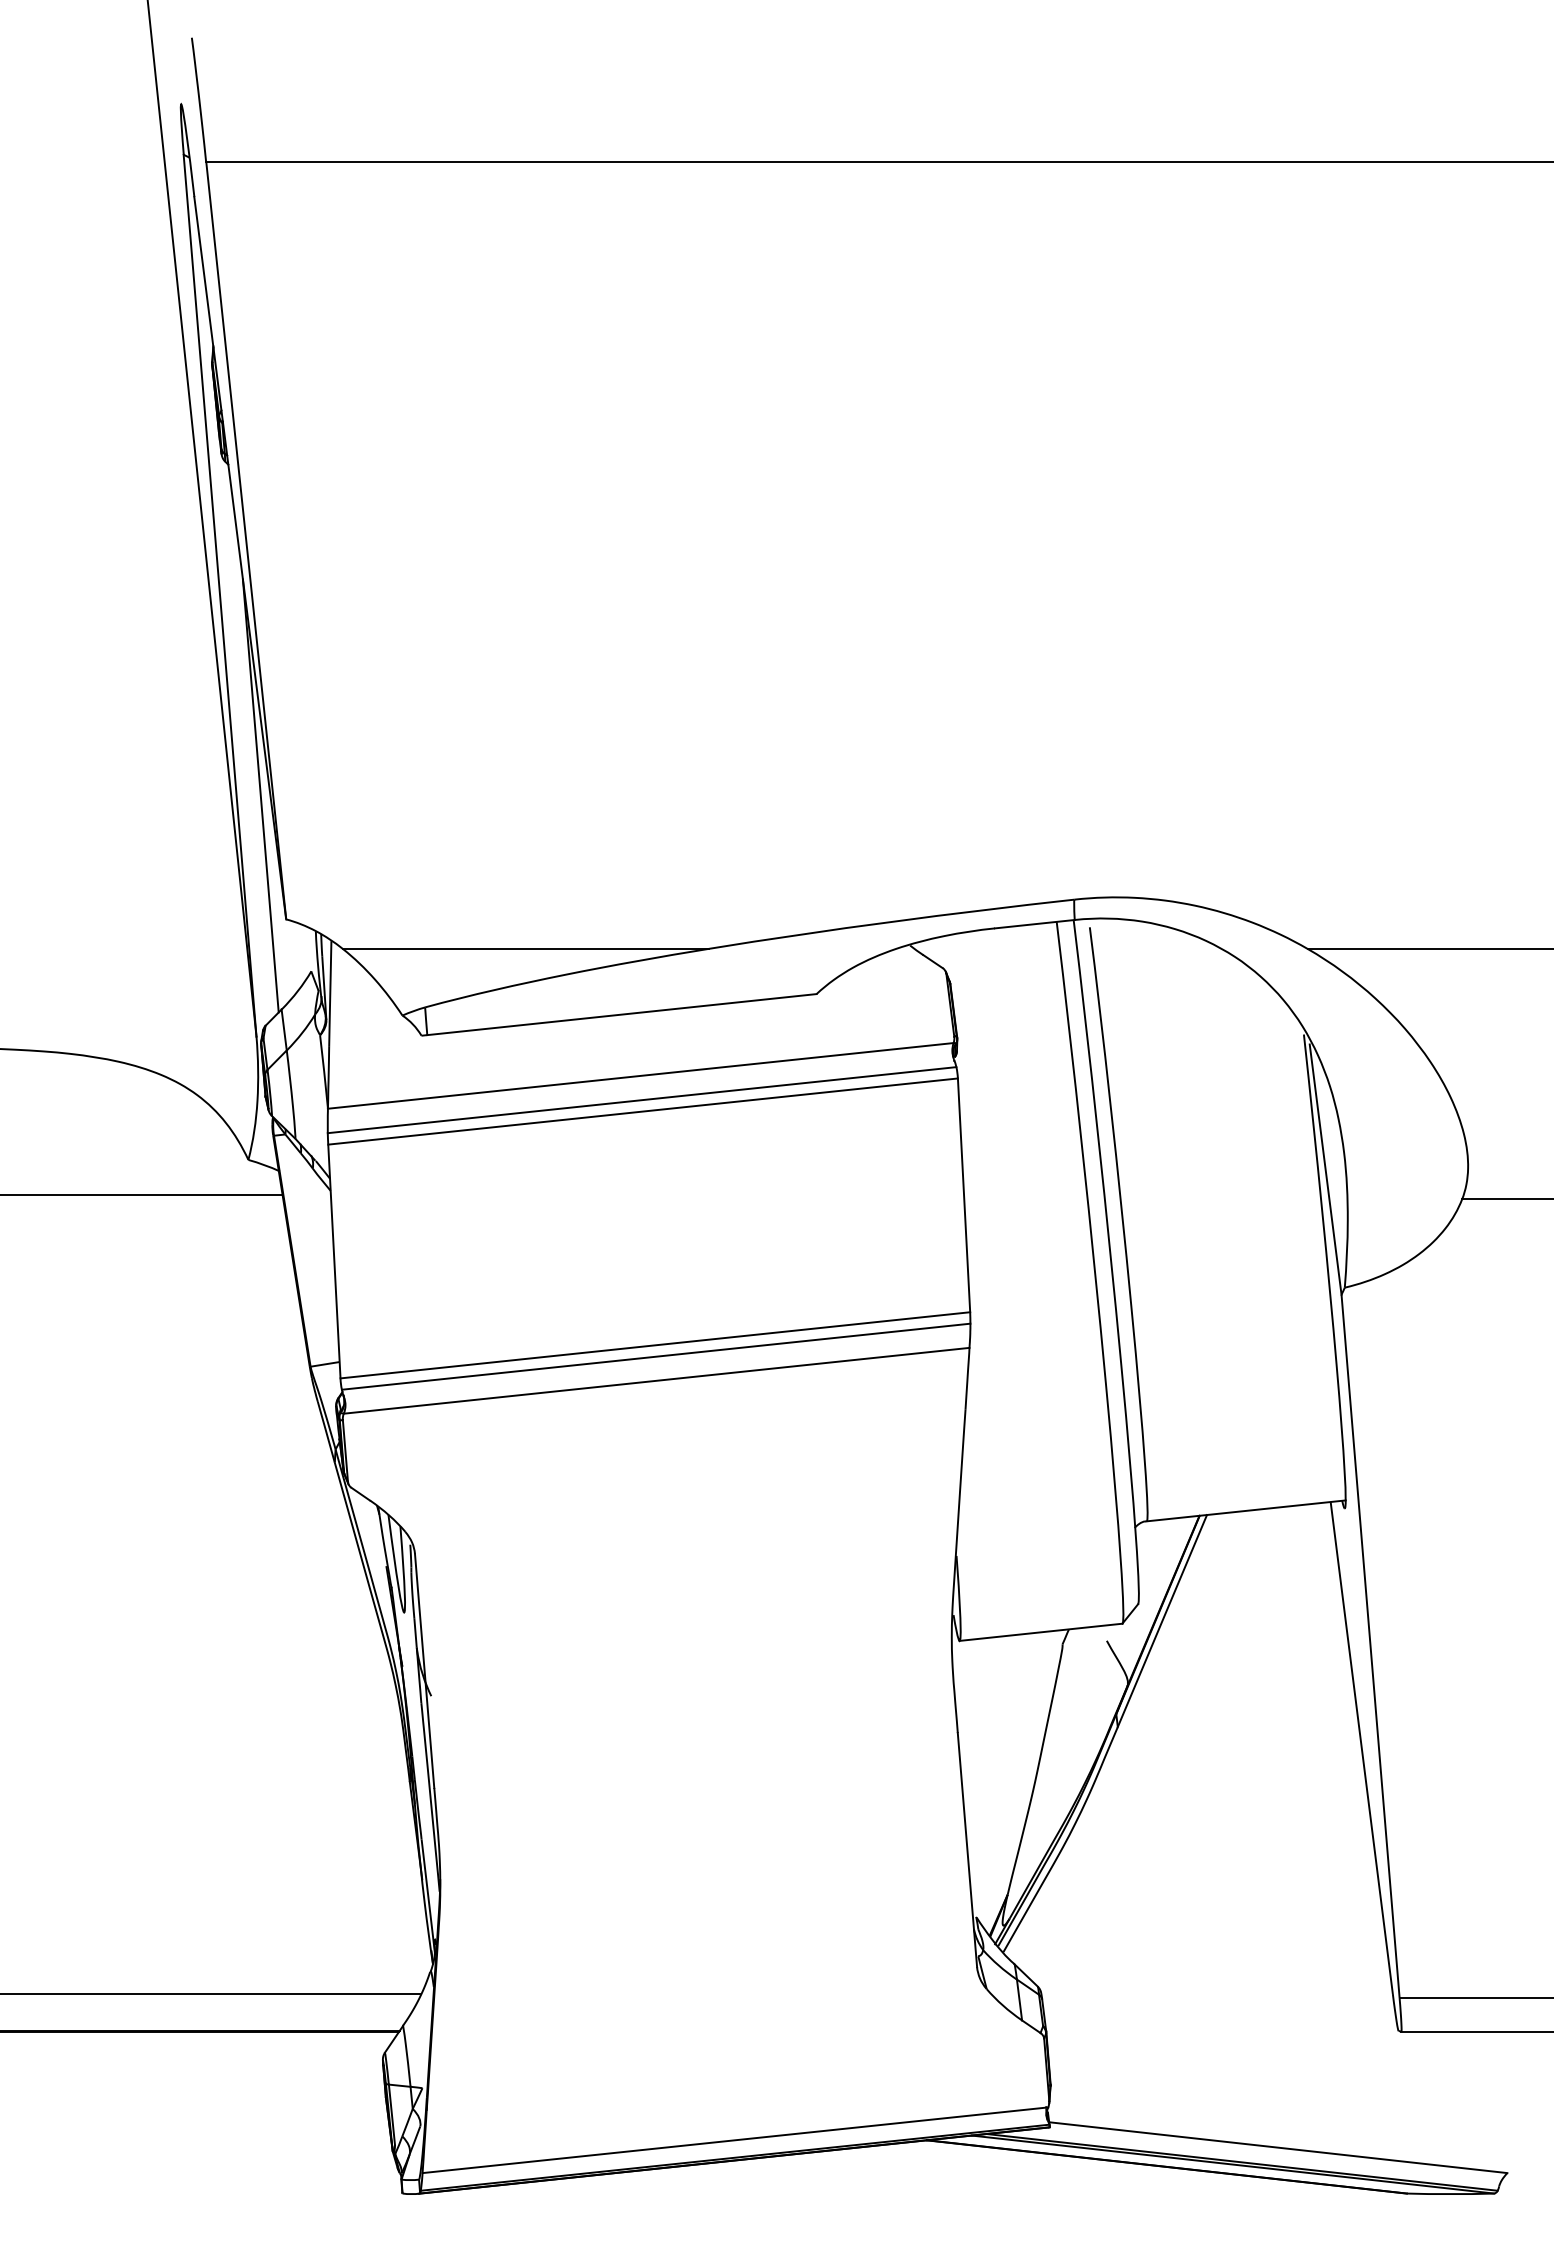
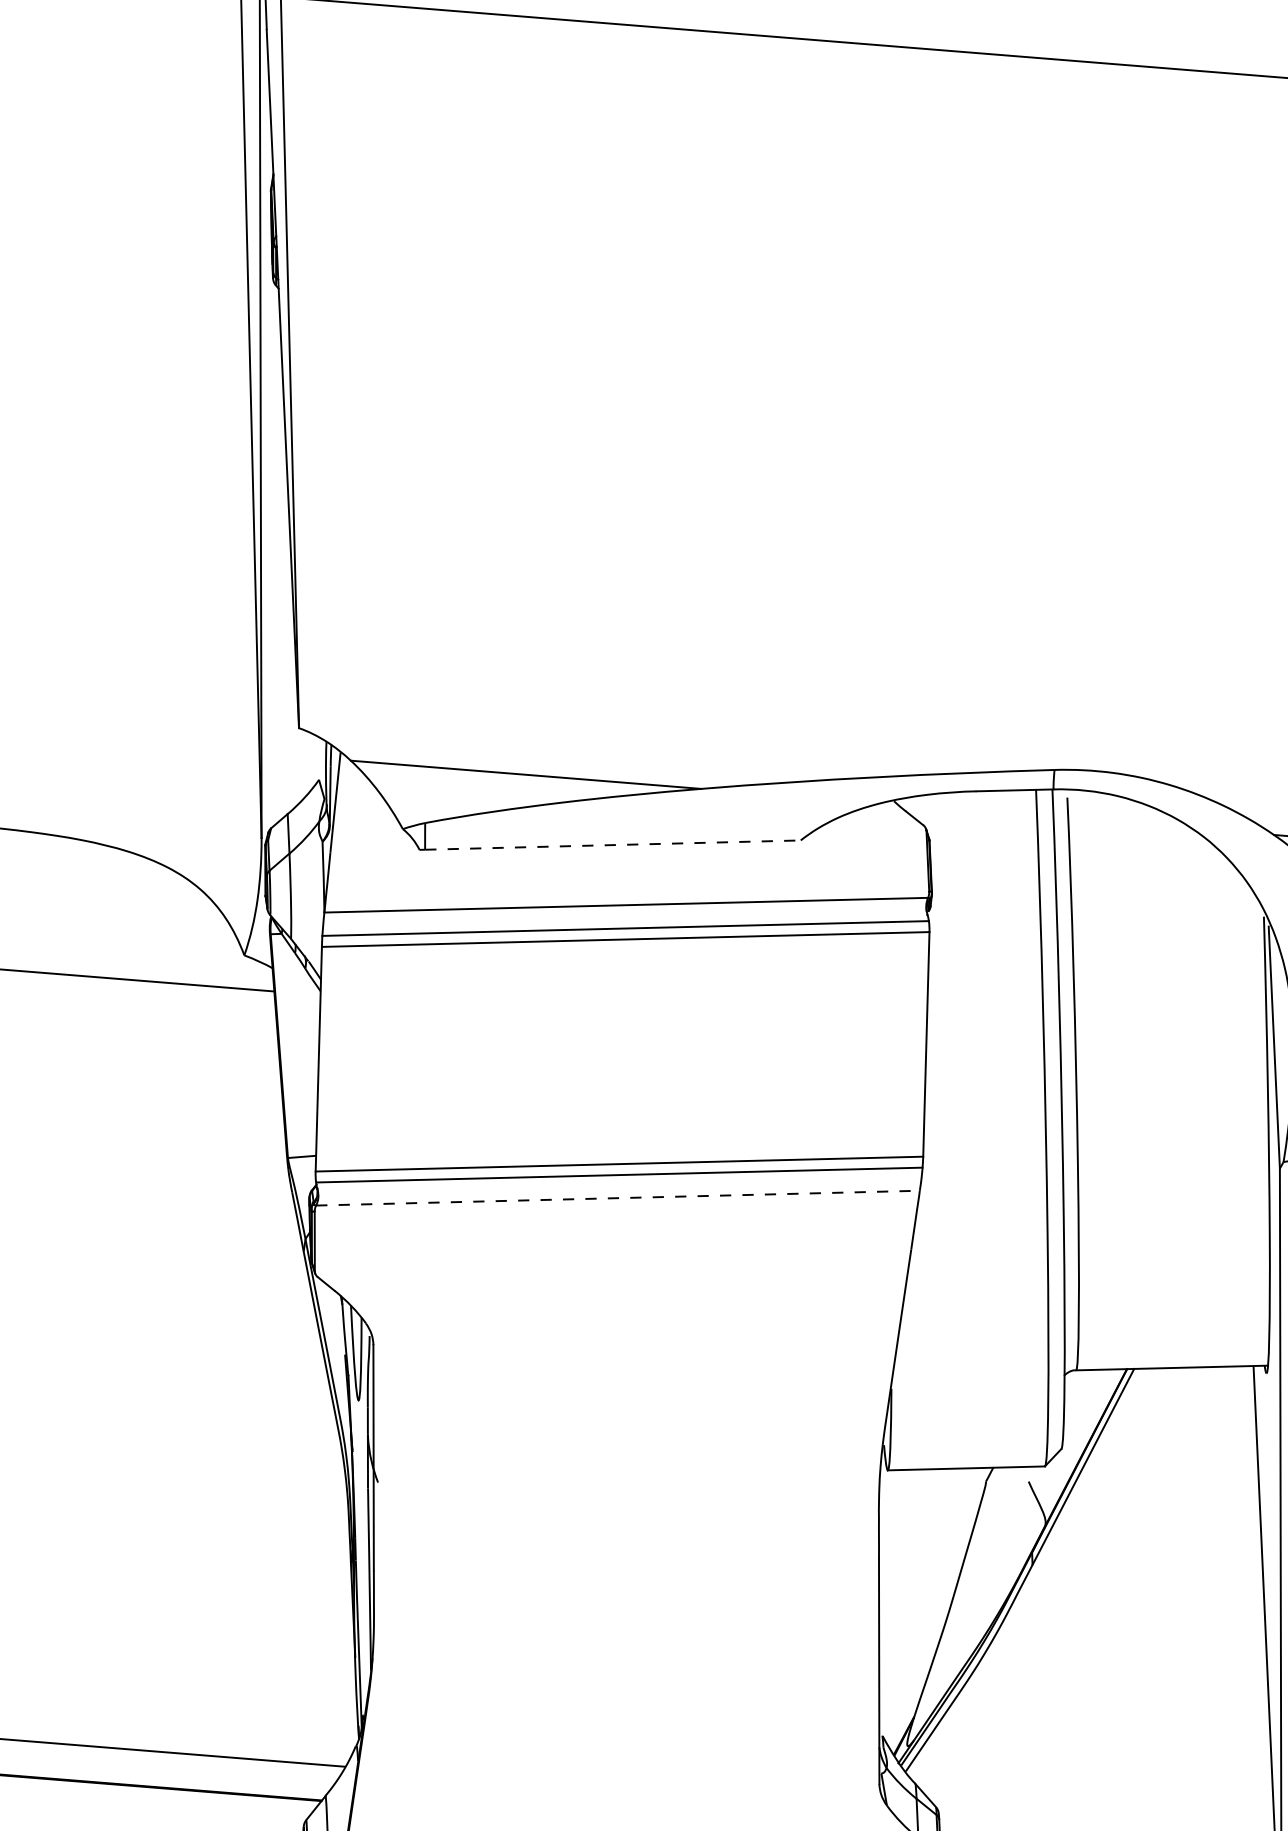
line: (260, 795) -> (283, 607), removed
line: (621, 1014) -> (612, 844), solid -> dashed
line: (656, 1380) -> (617, 1197), solid -> dashed

